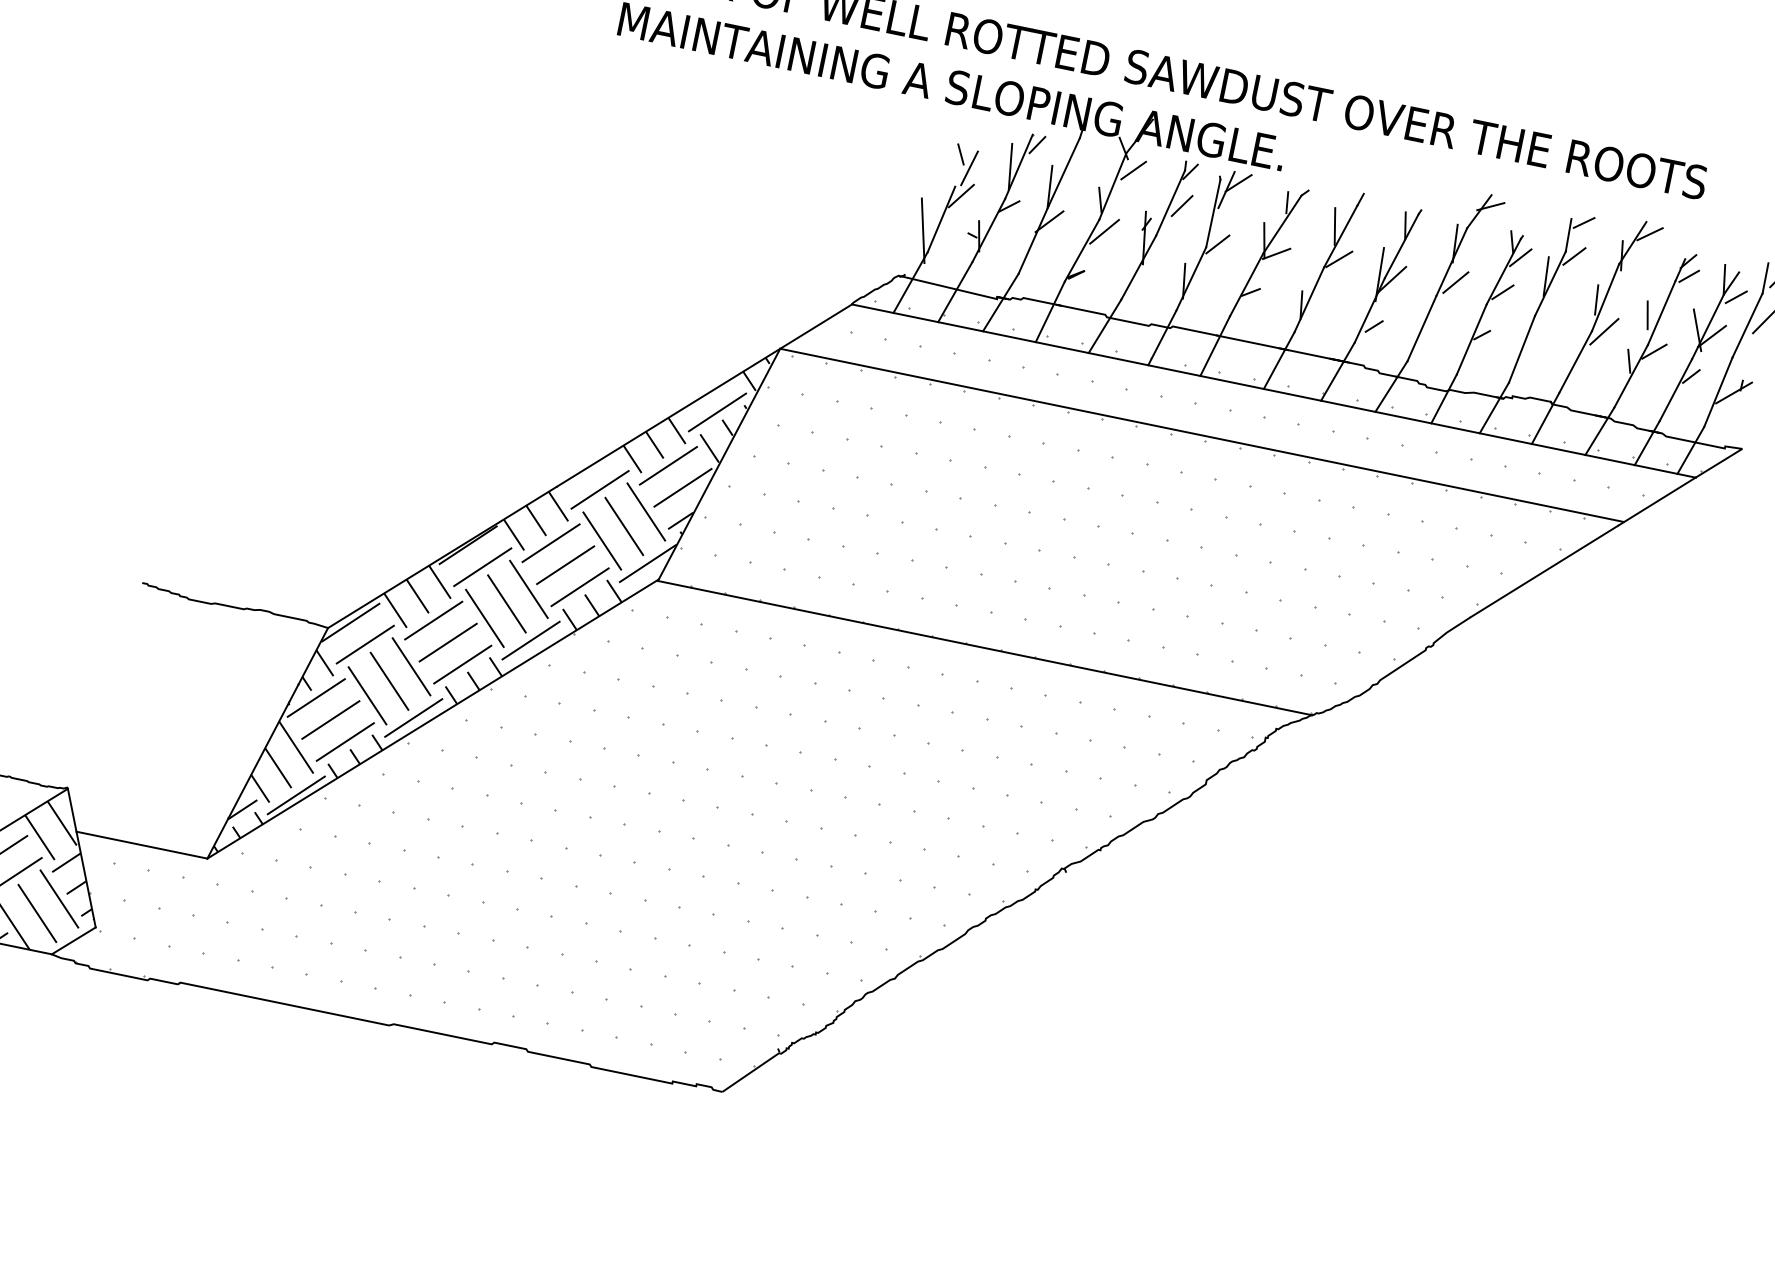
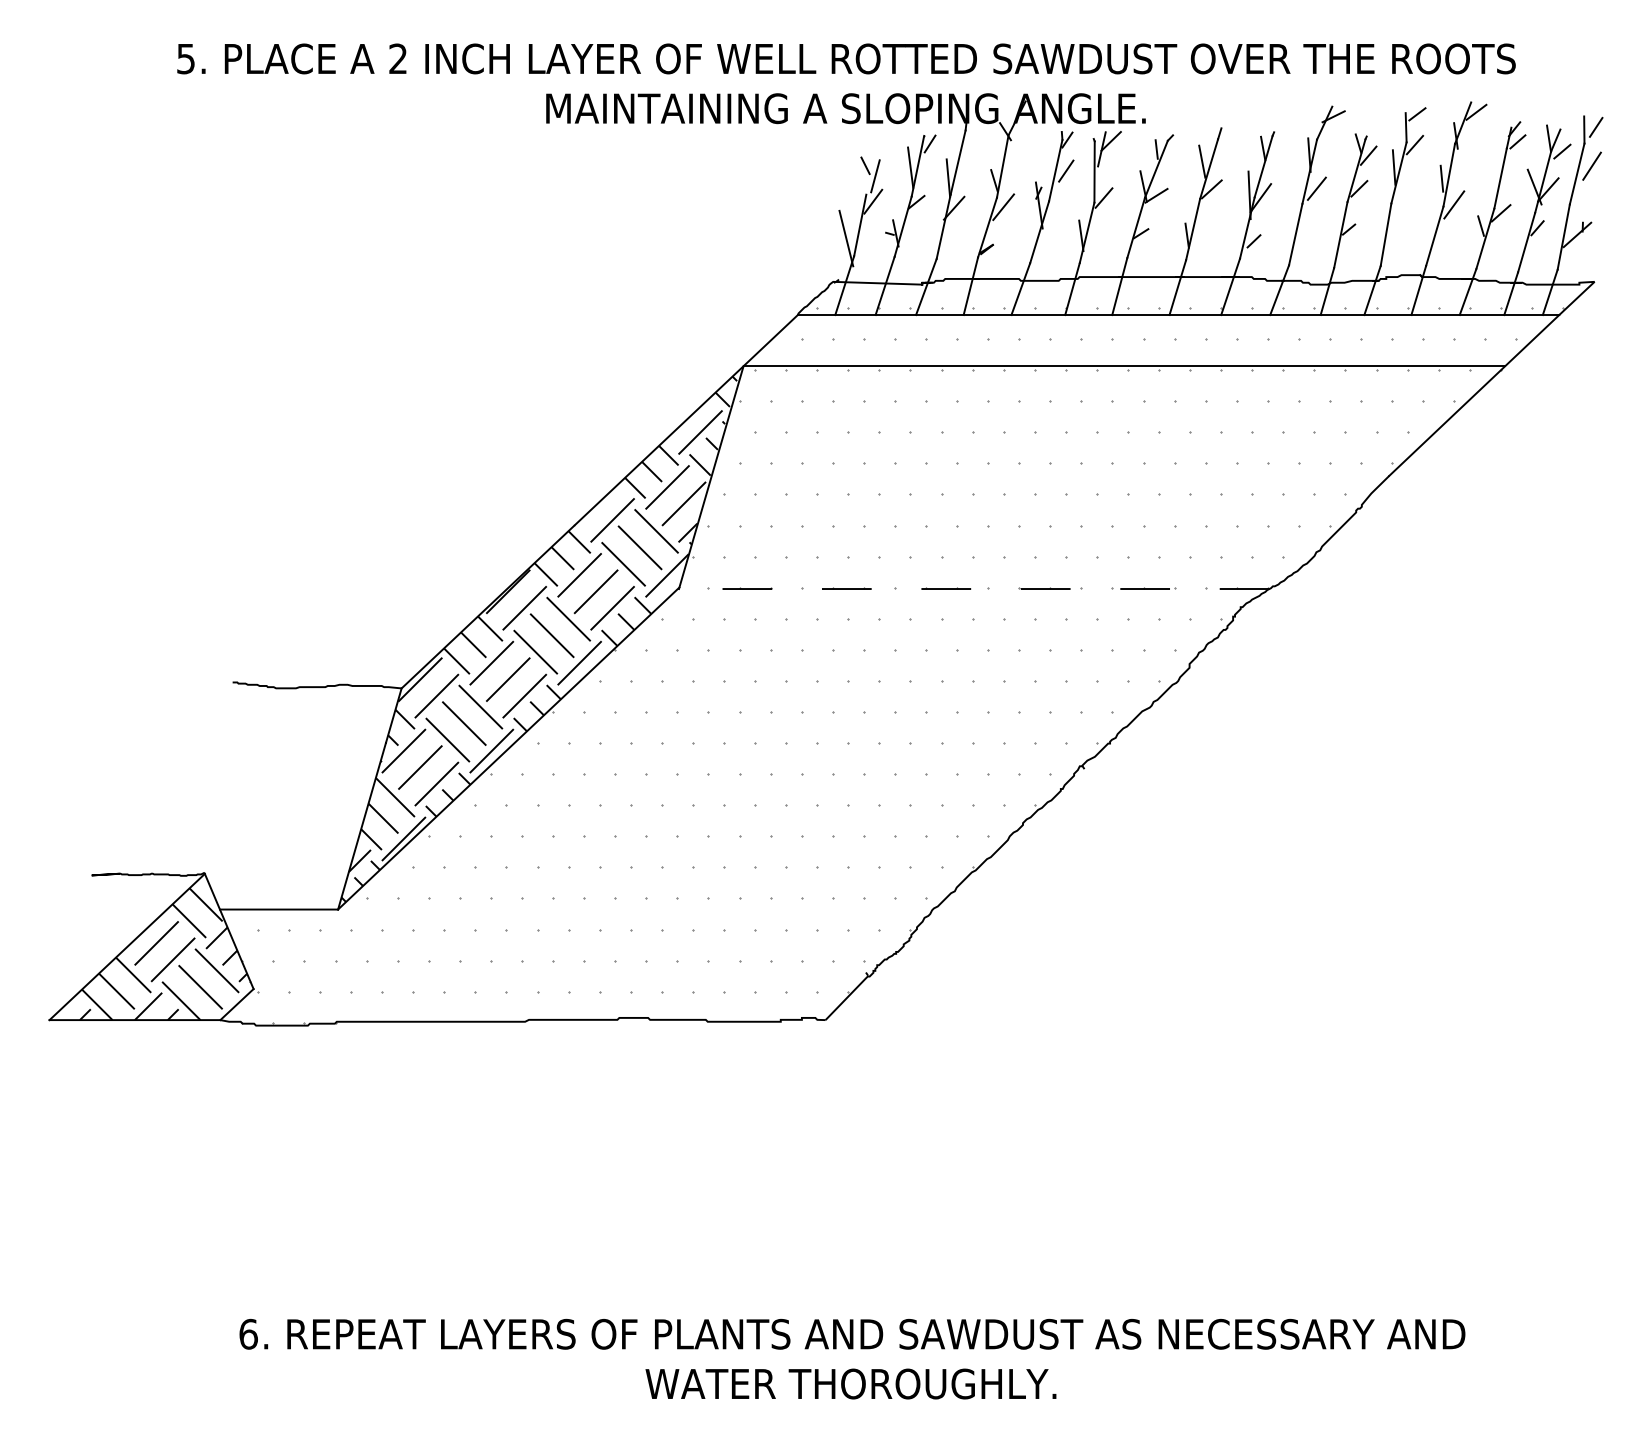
line: (1133, 169) -> (1017, 148), removed
line: (1647, 314) -> (1488, 182), removed
line: (984, 648) -> (973, 589), solid -> dashed

